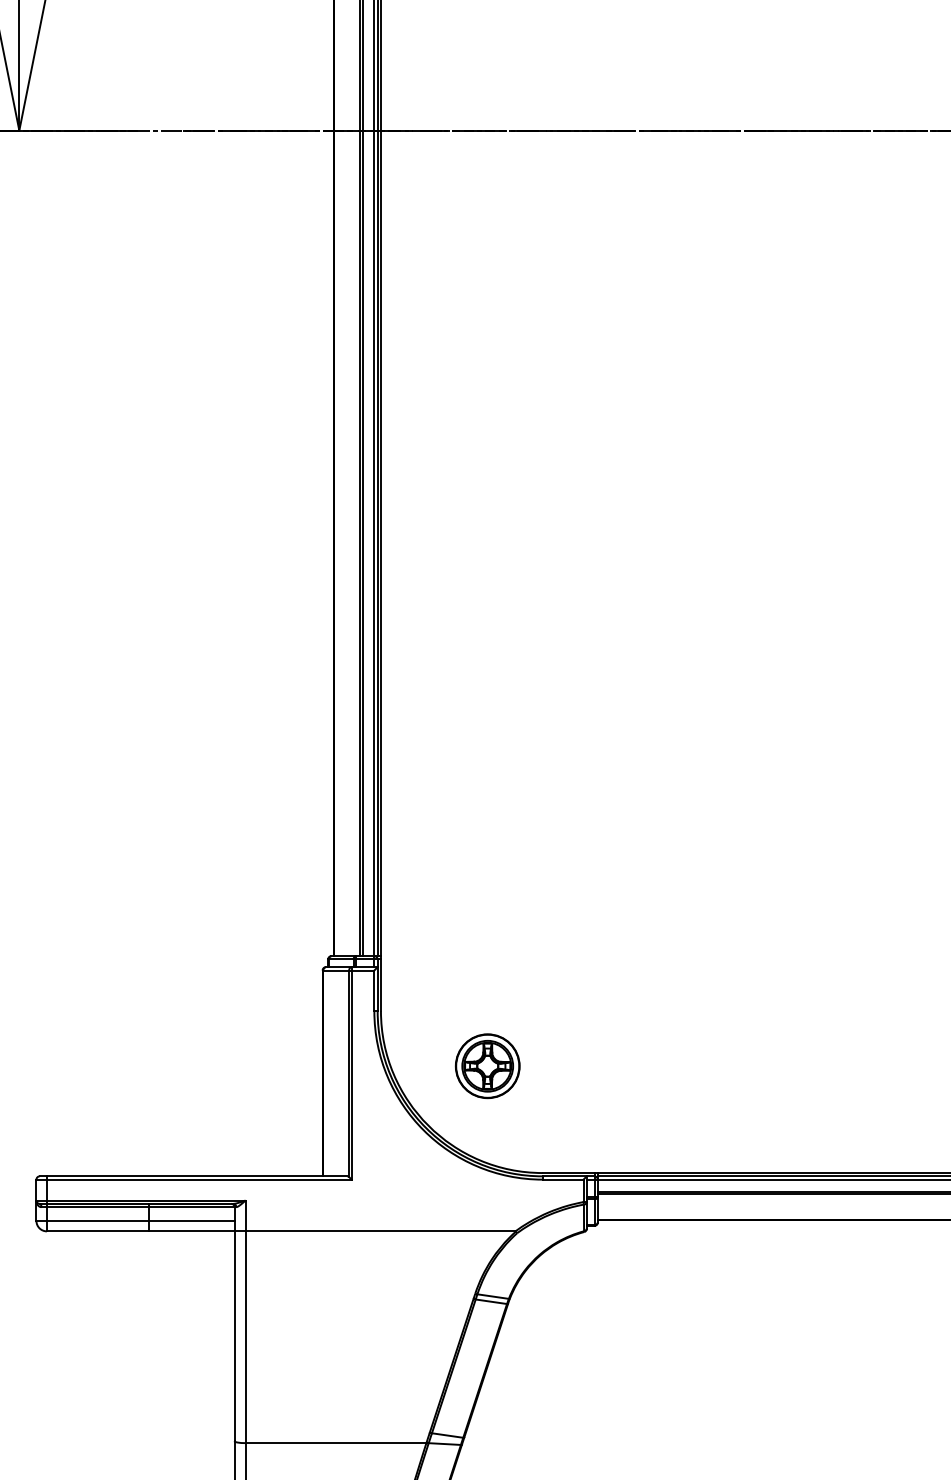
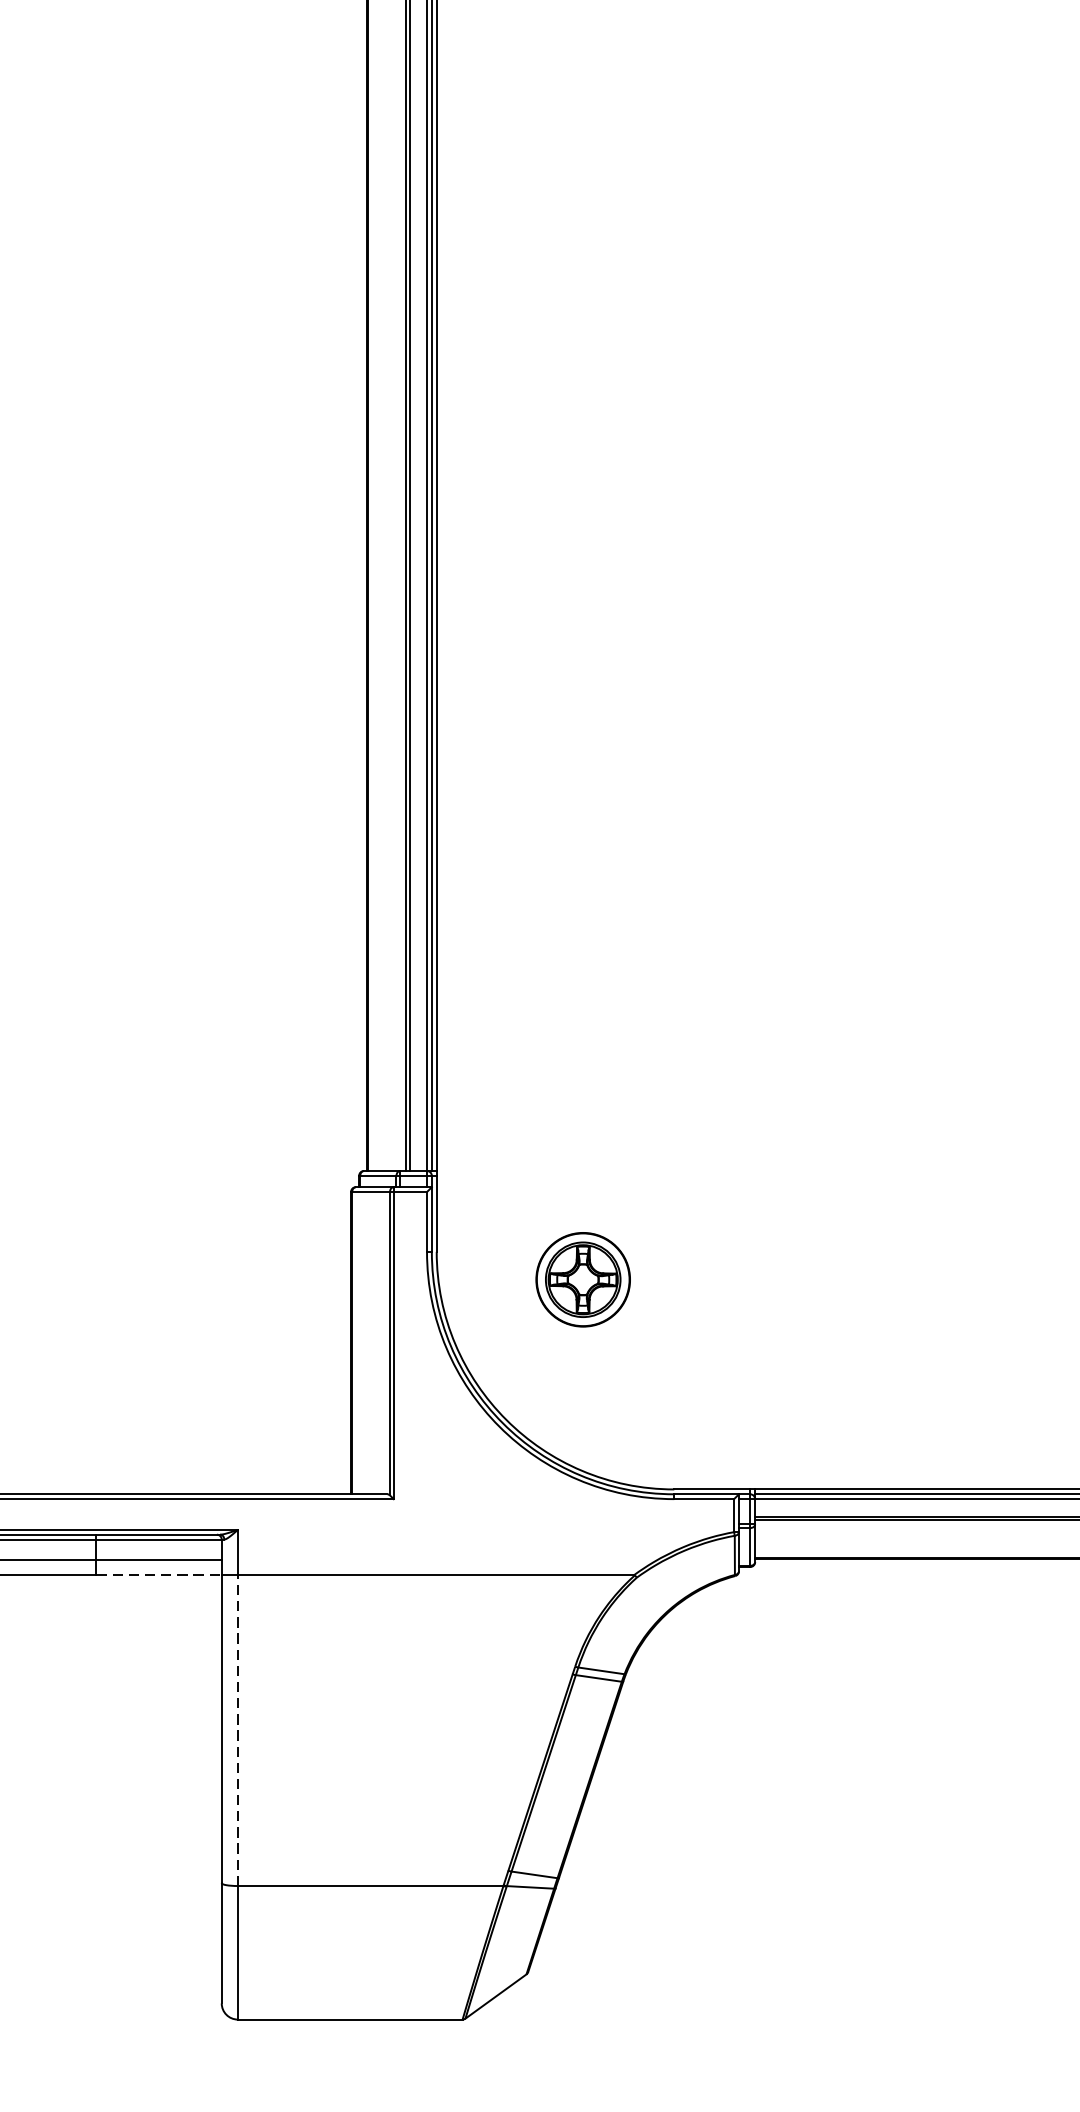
part: (487, 1066) -> (582, 1280), moved
line: (191, 1231) -> (158, 1575), solid -> dashed
line: (245, 1337) -> (237, 1730), solid -> dashed

